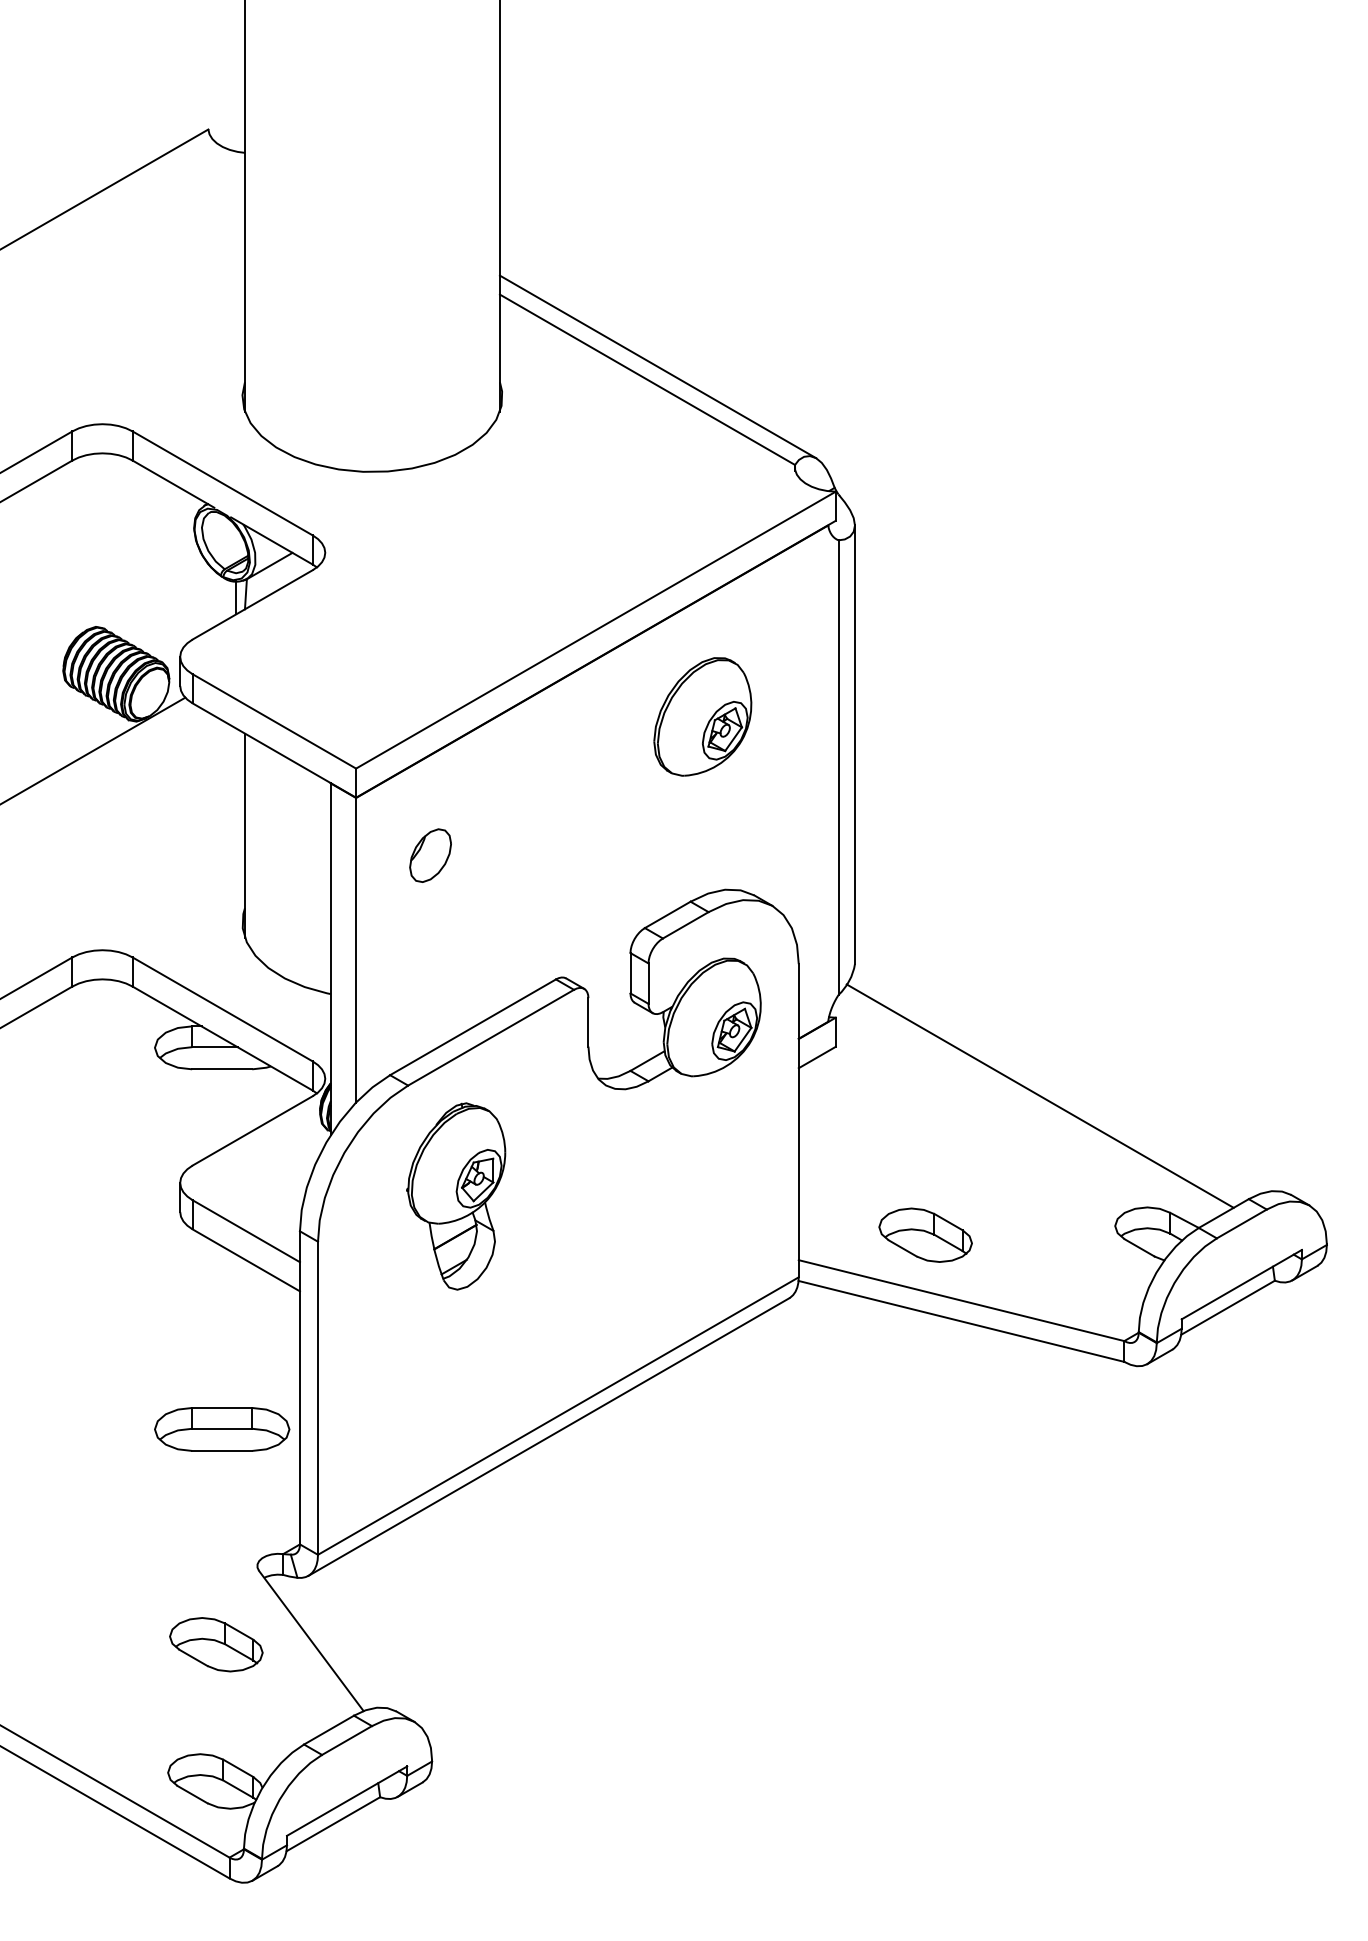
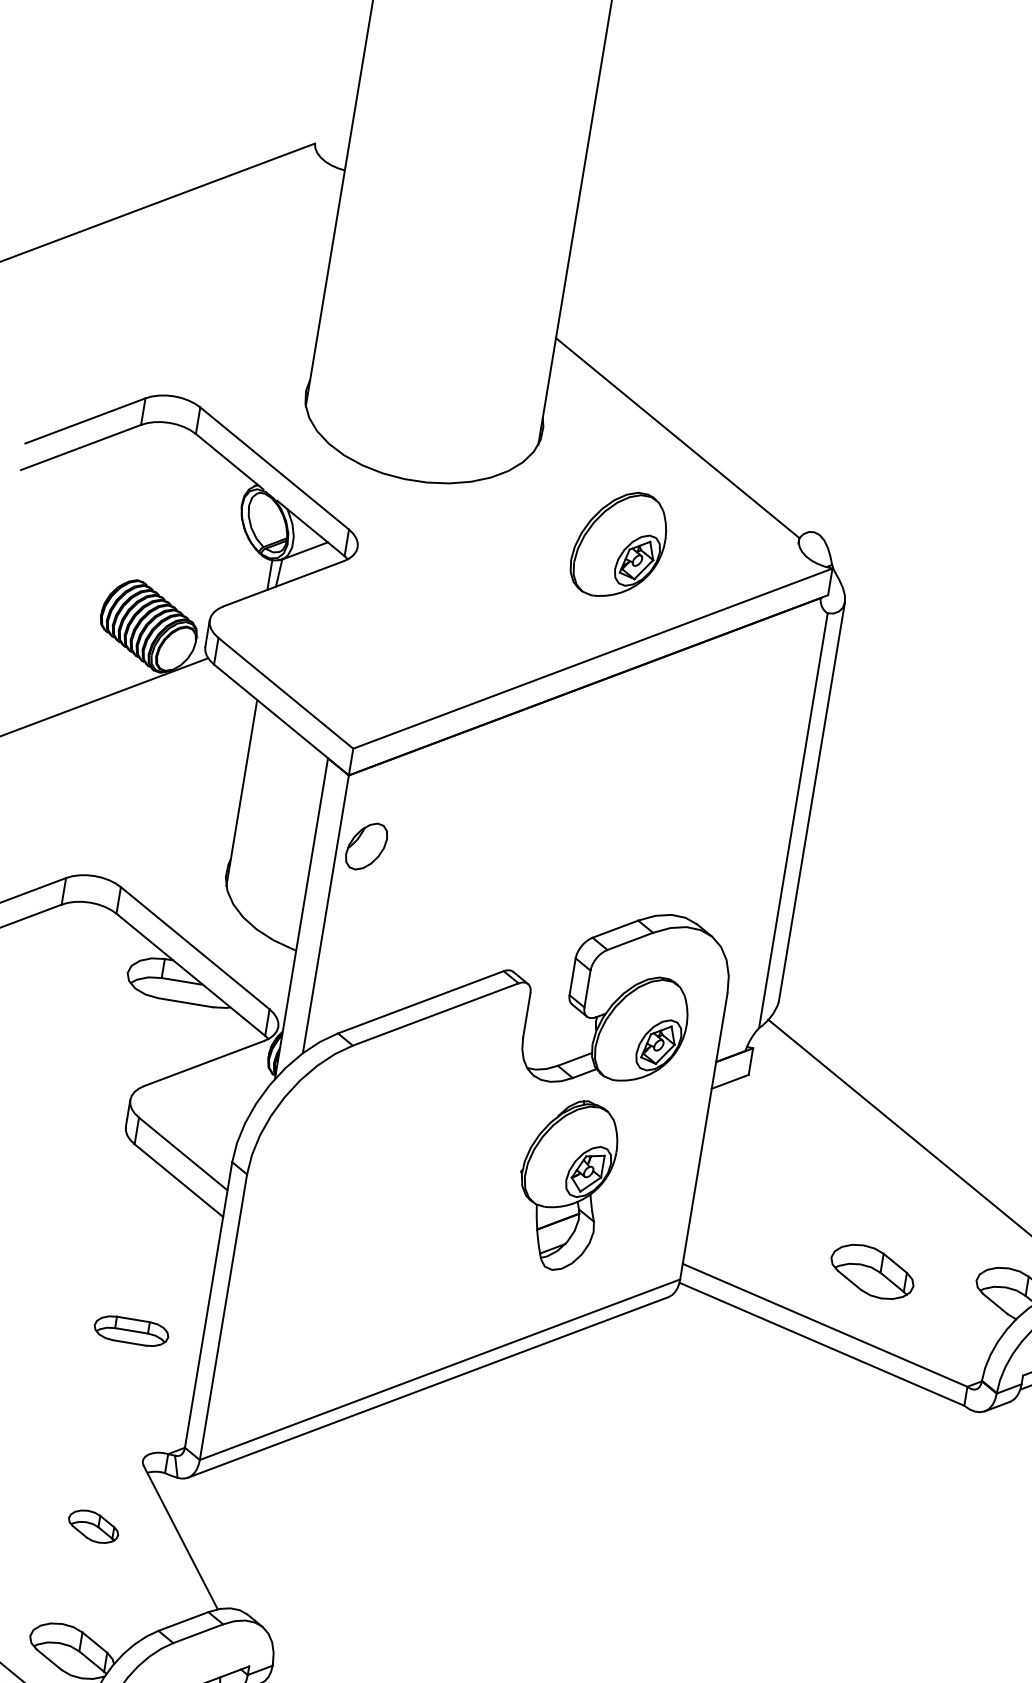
line: (657, 366) -> (688, 427), removed
part: (702, 716) -> (618, 544), moved
part: (430, 855) -> (366, 846), moved
part: (456, 1196) -> (565, 1184), moved
part: (925, 1234) -> (872, 1271), moved
part: (222, 1429) -> (131, 1331), size x0.6
part: (216, 1644) -> (93, 1526), size x0.6

